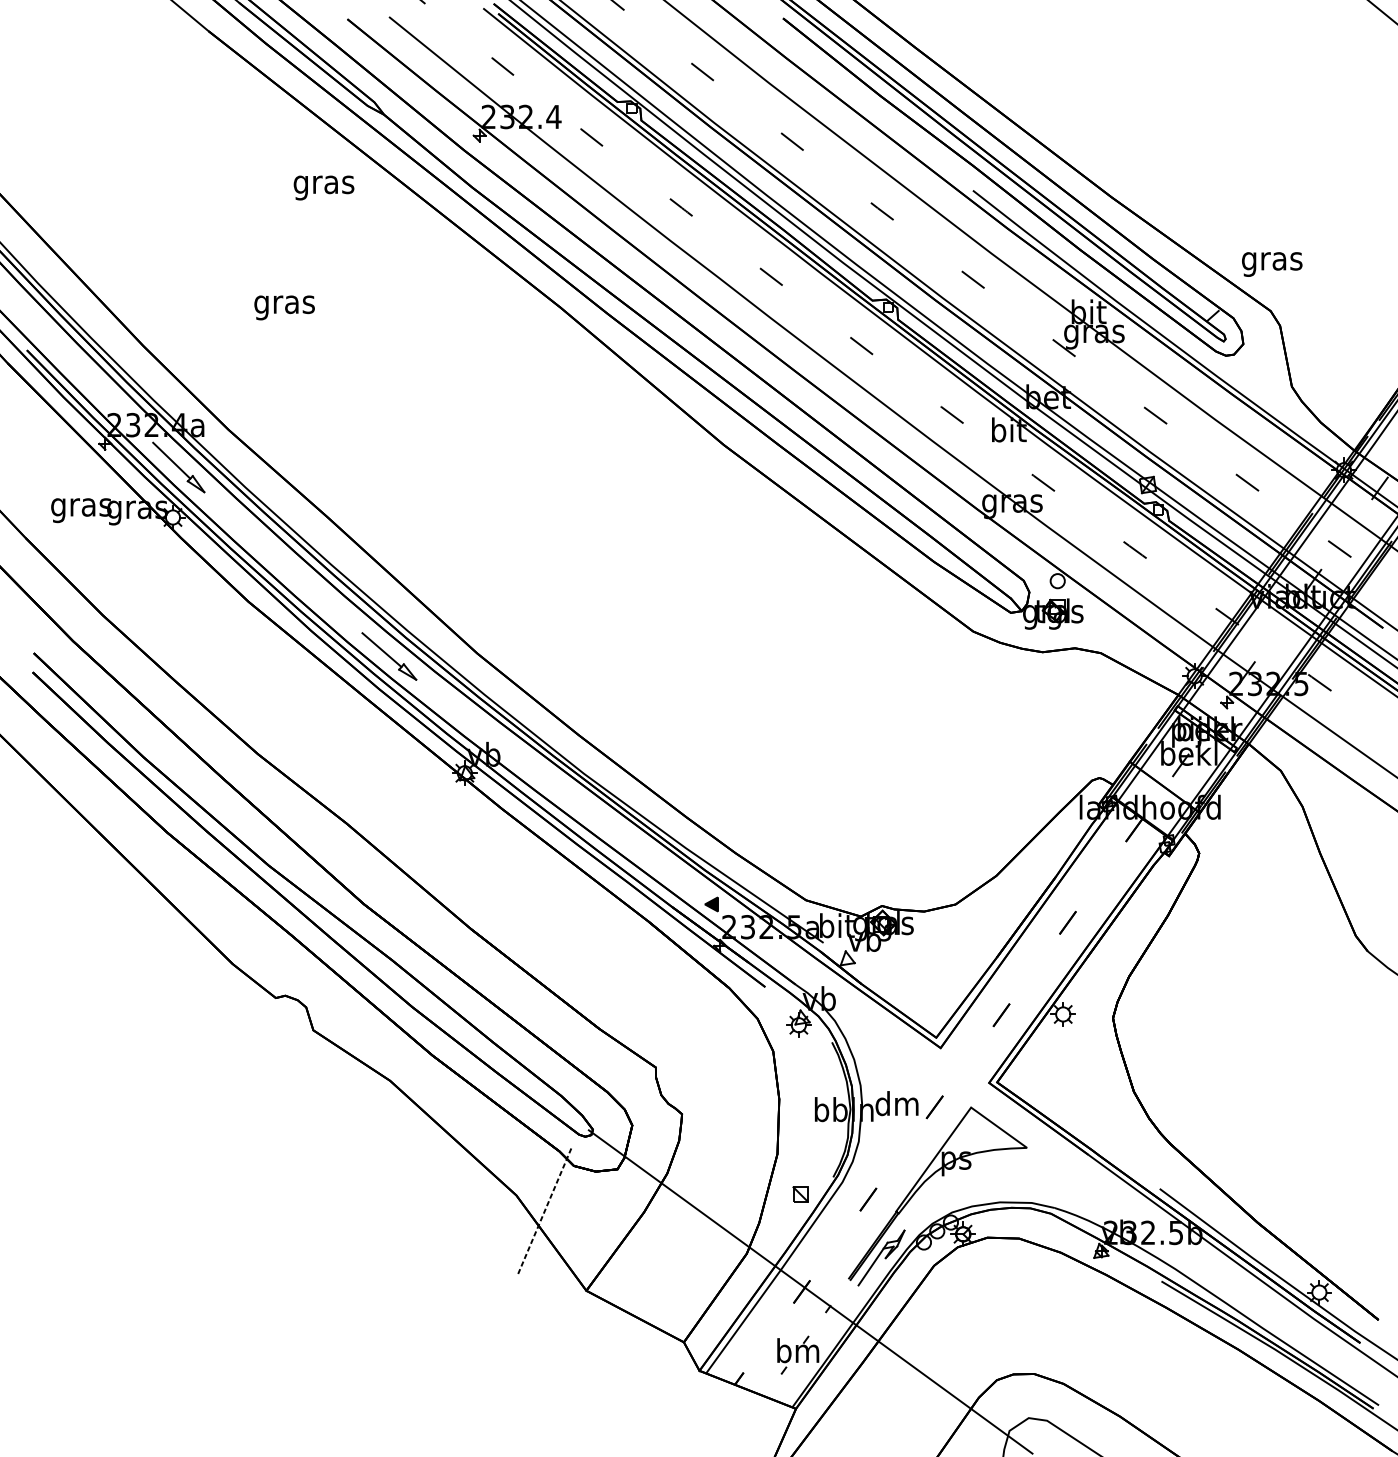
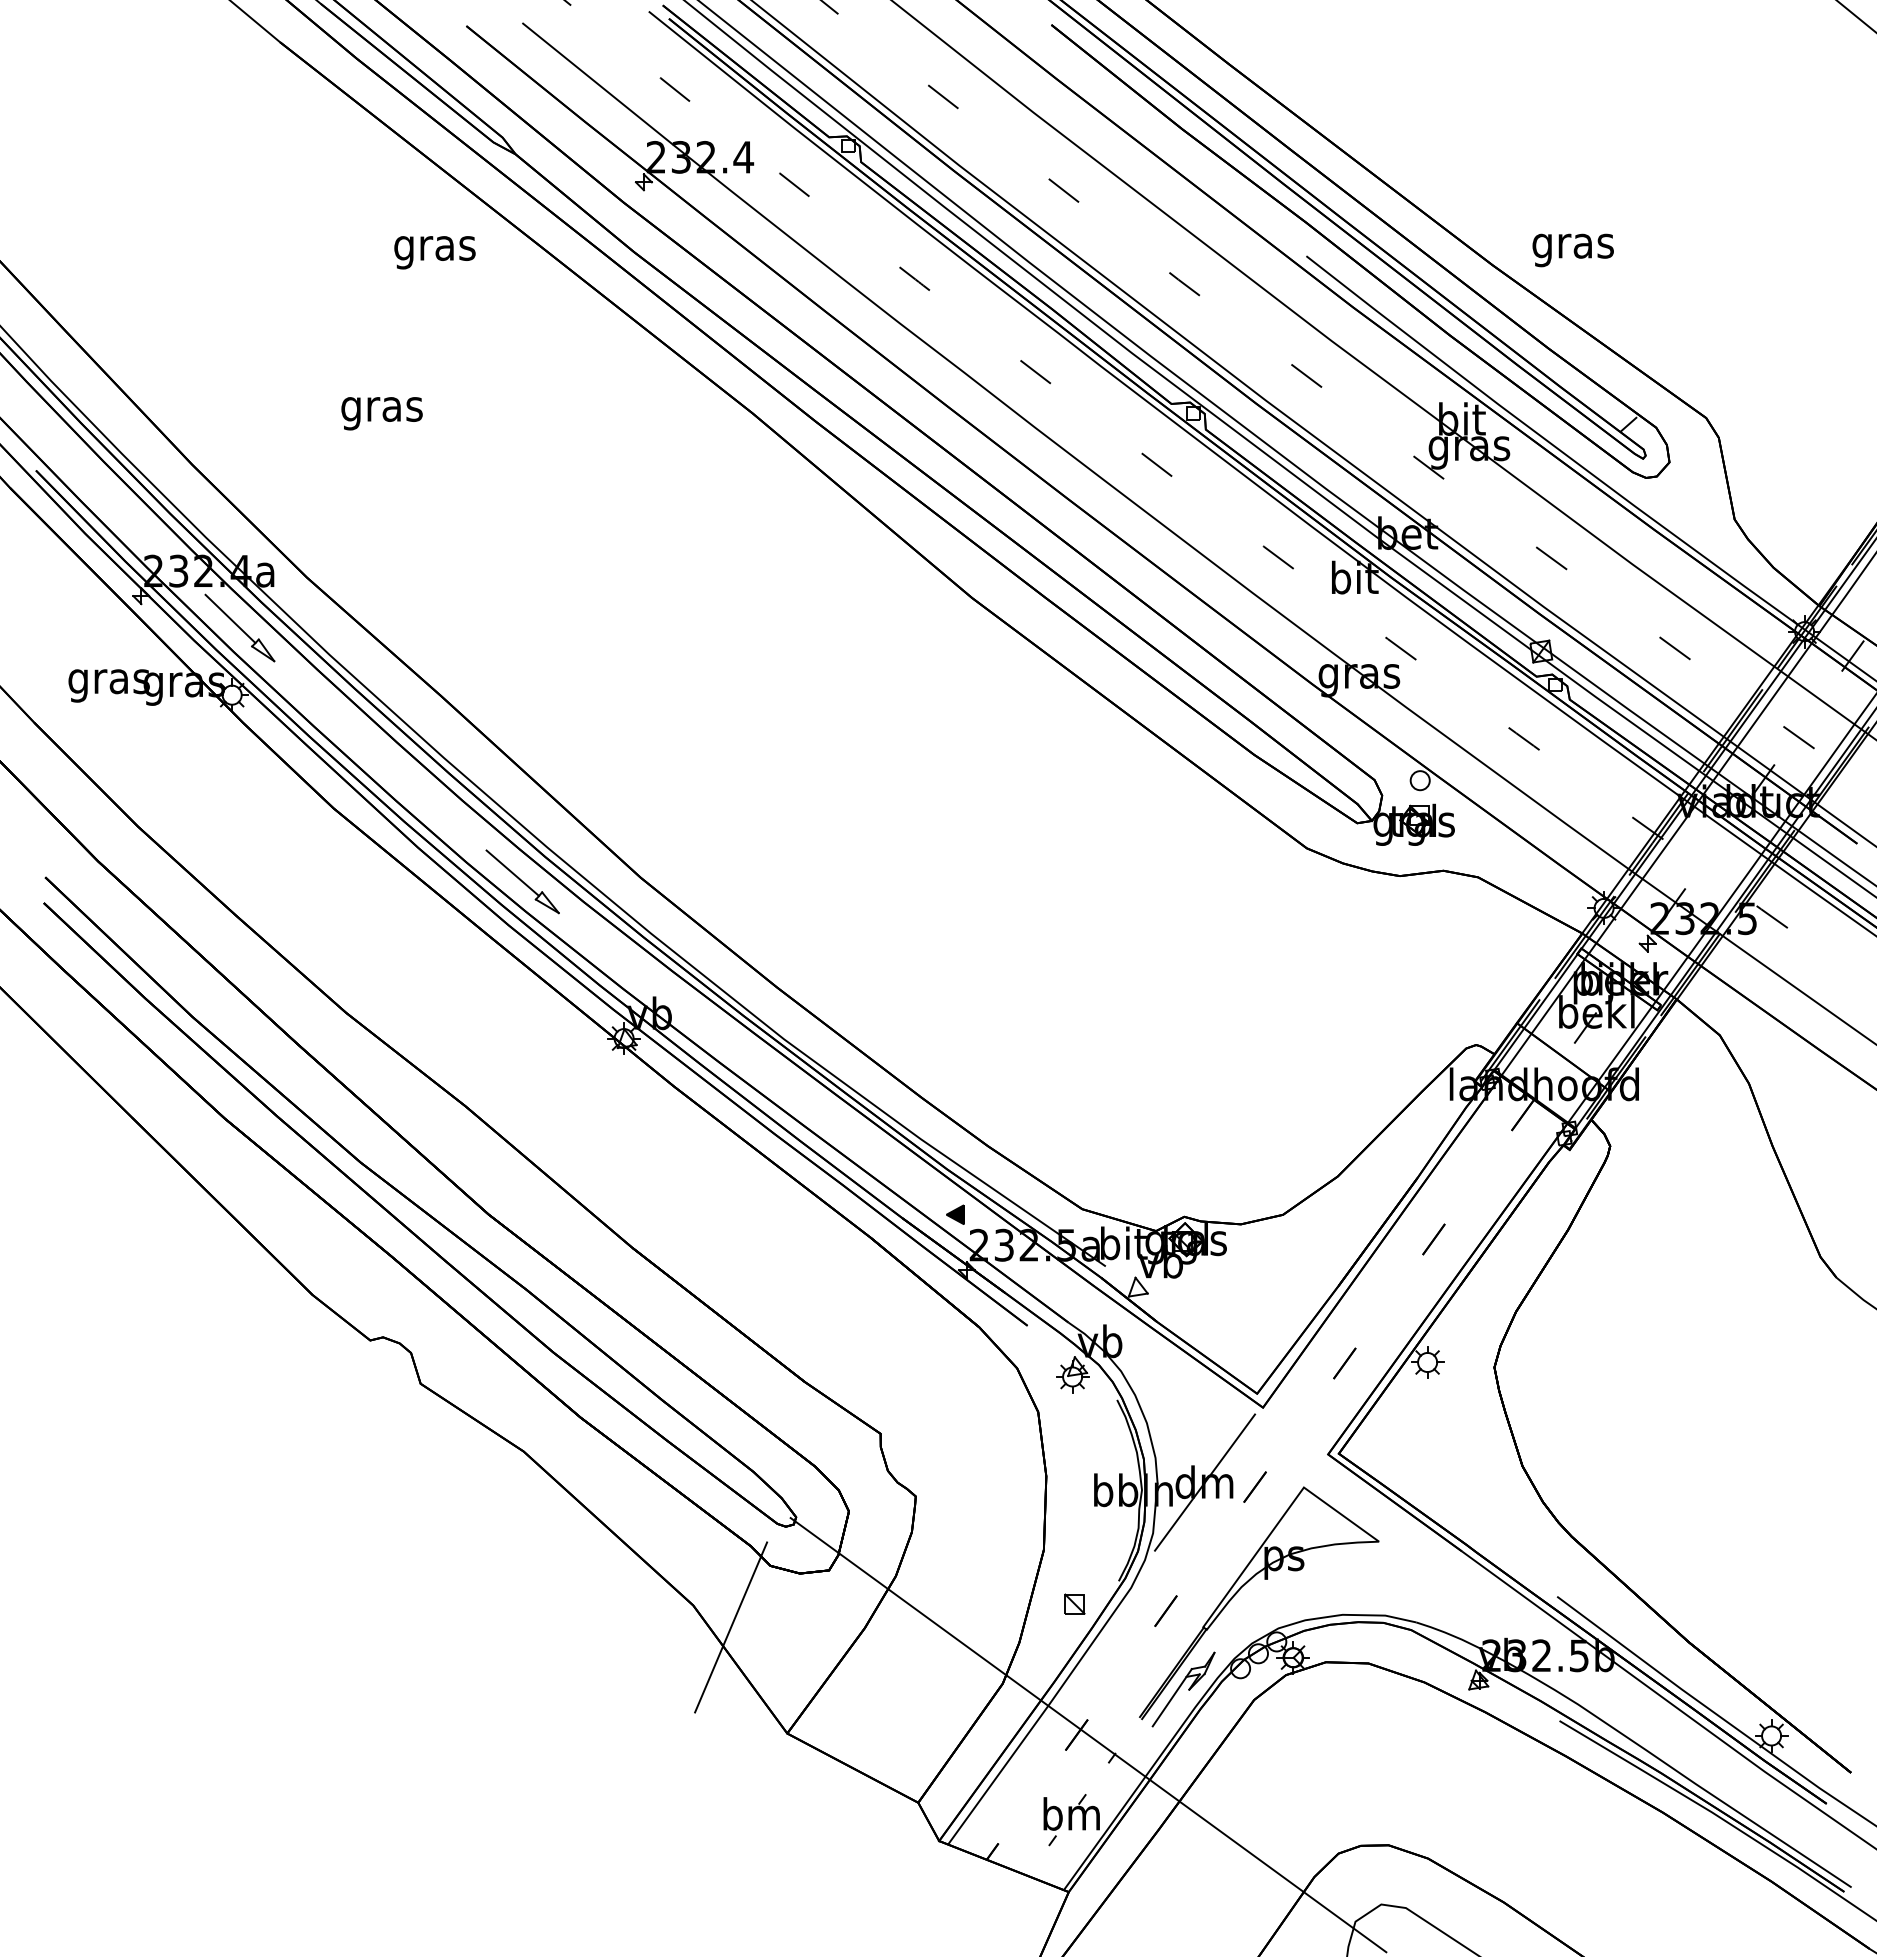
text: (1271, 264) -> (1572, 250), moved
line: (897, 1103) -> (1205, 1482), added
line: (544, 1211) -> (730, 1627), dashed -> solid

